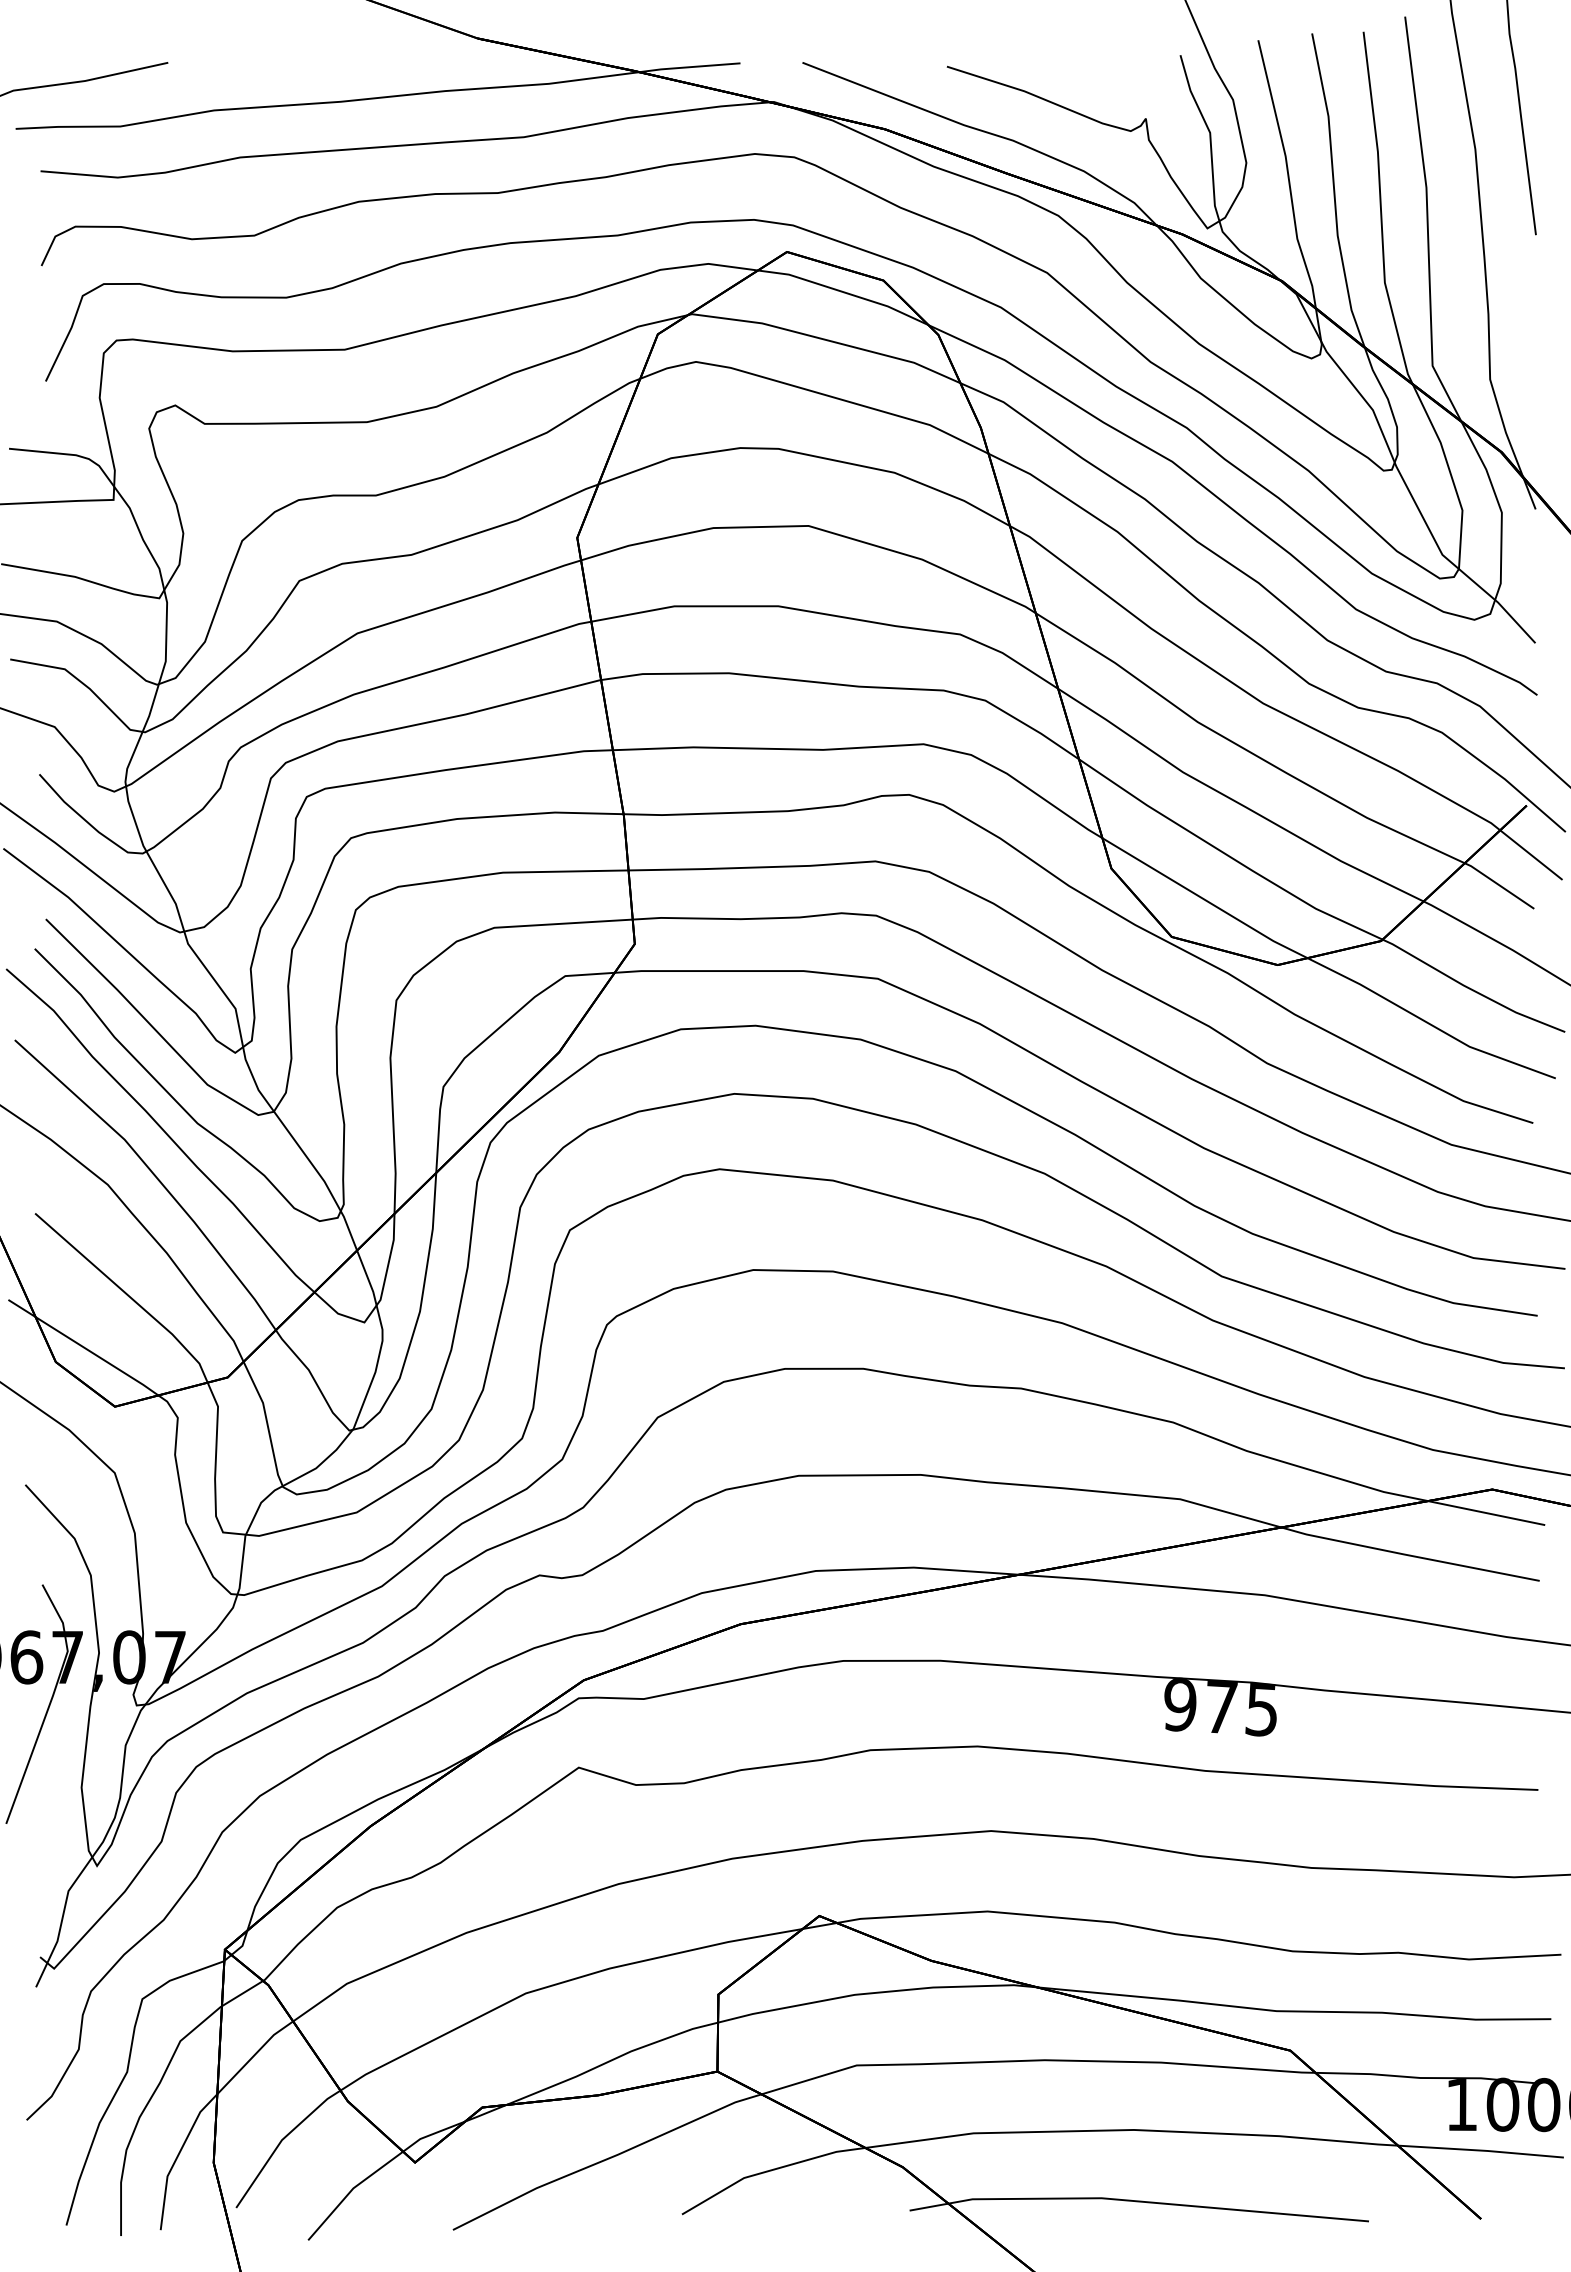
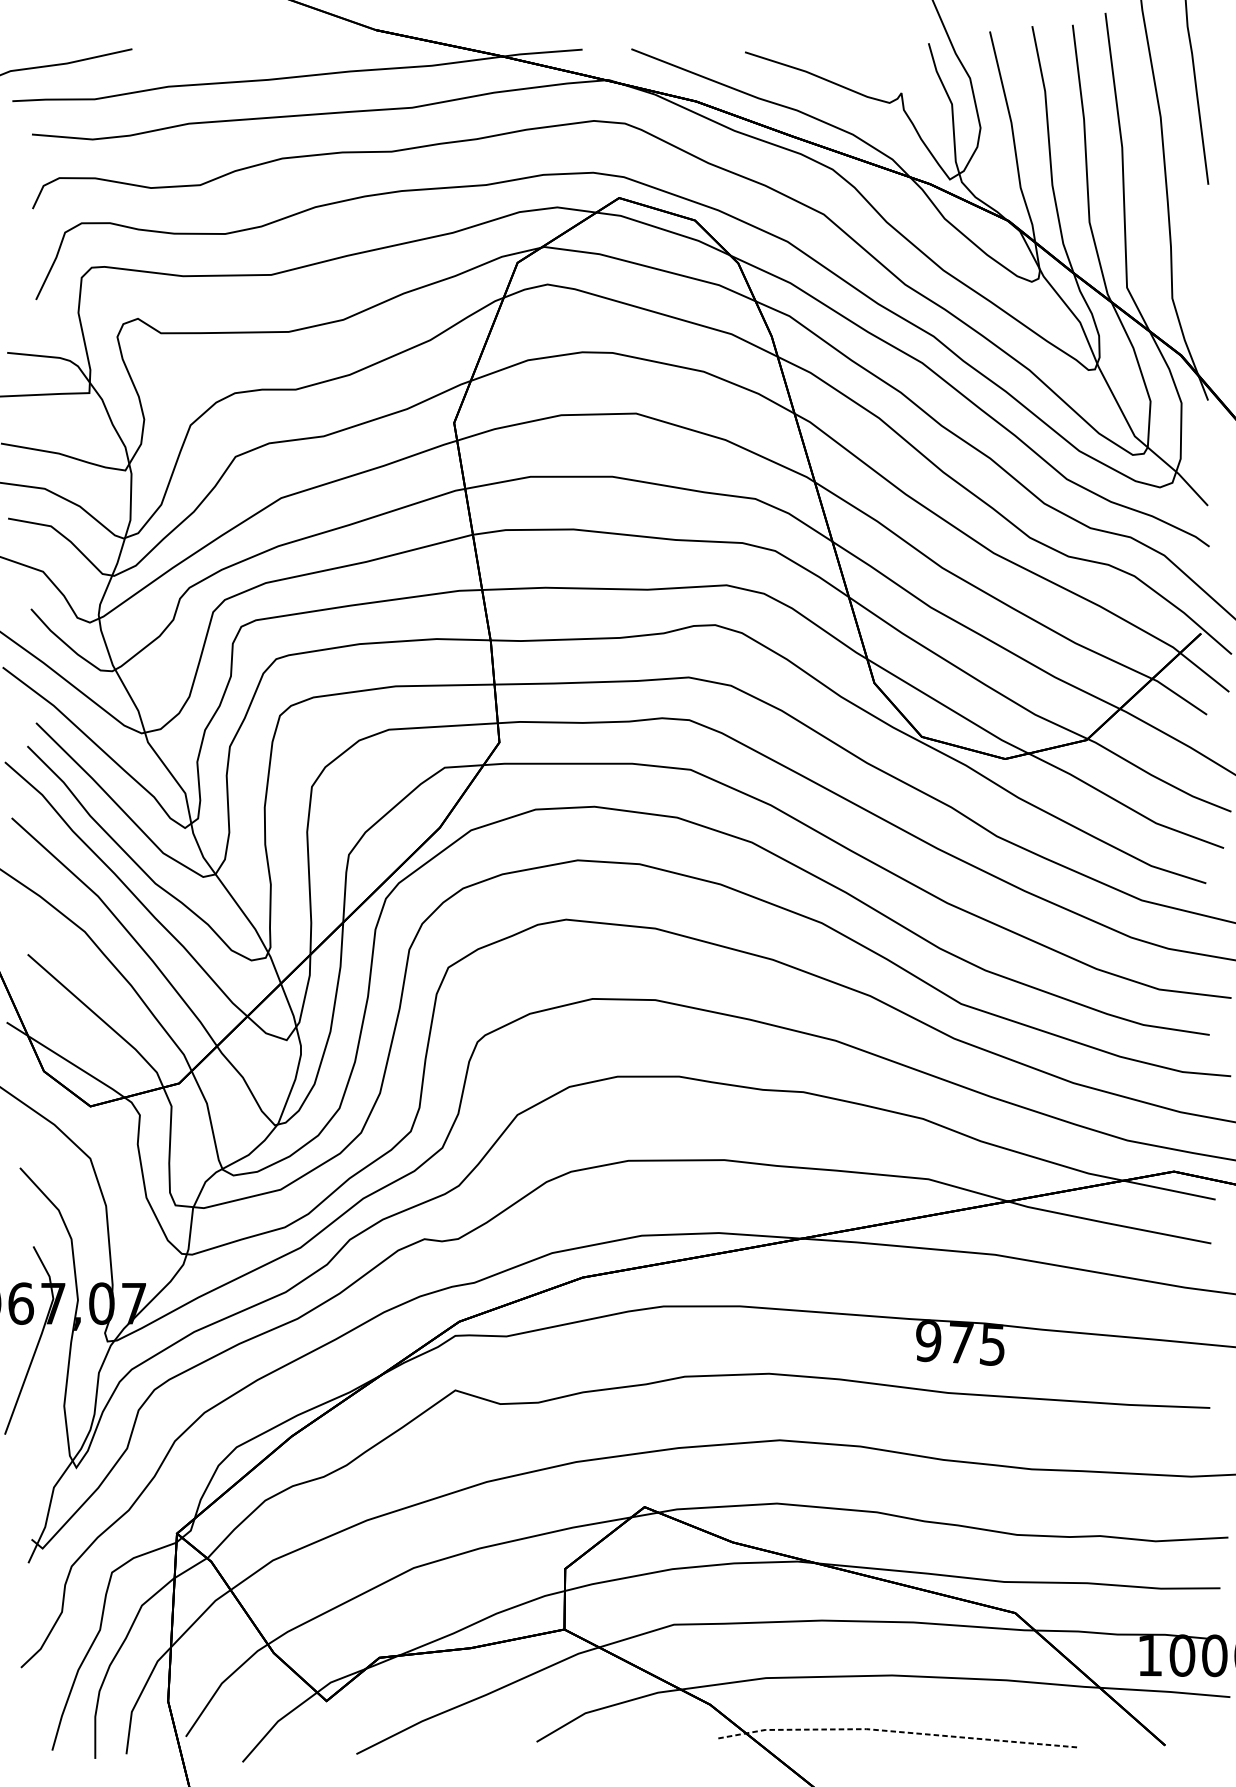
line: (1137, 2201) -> (894, 1731), solid -> dashed

